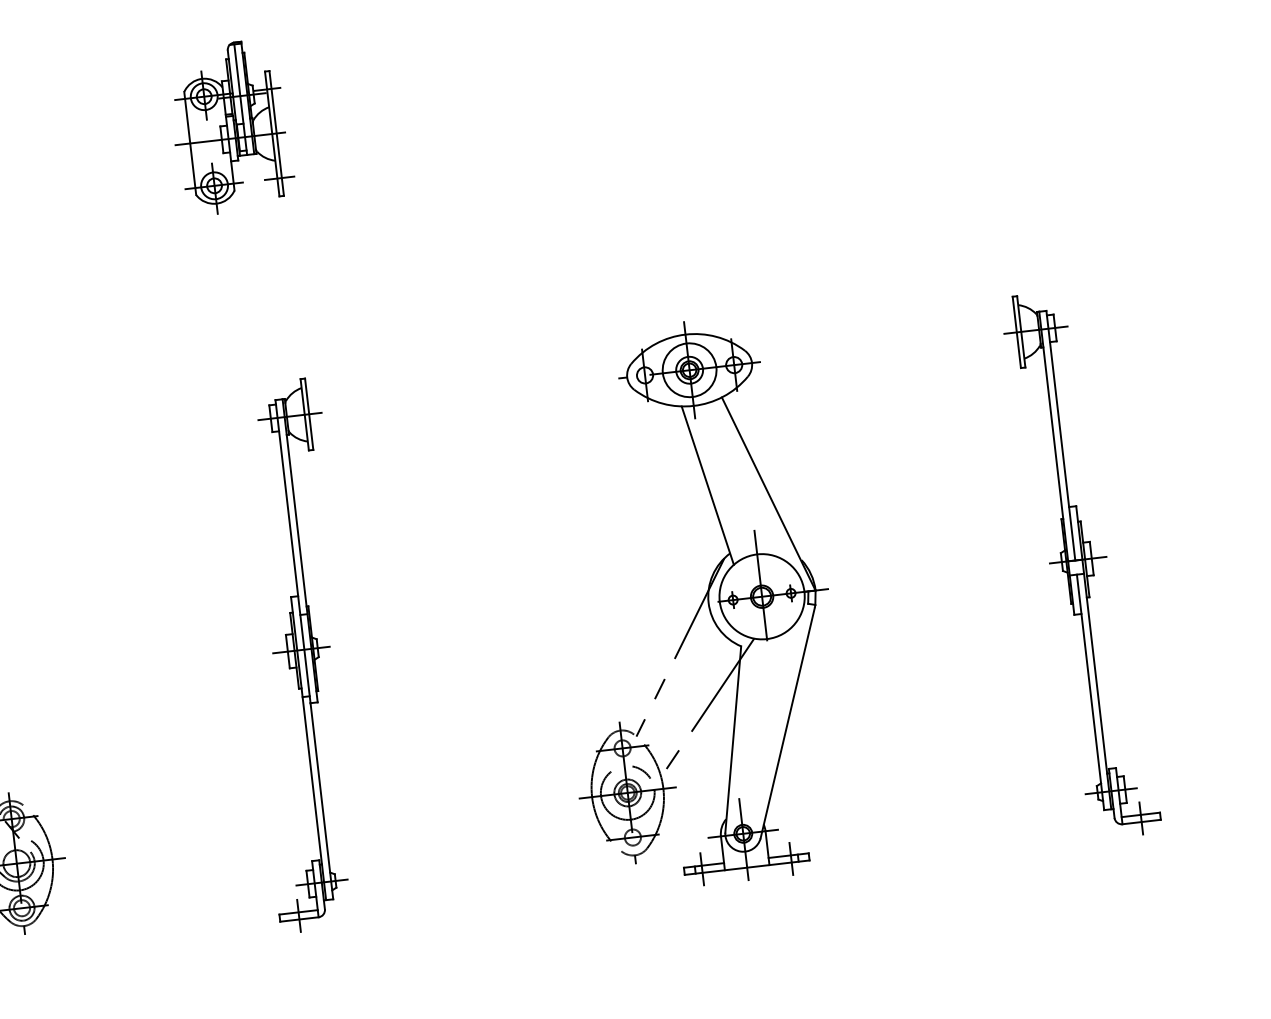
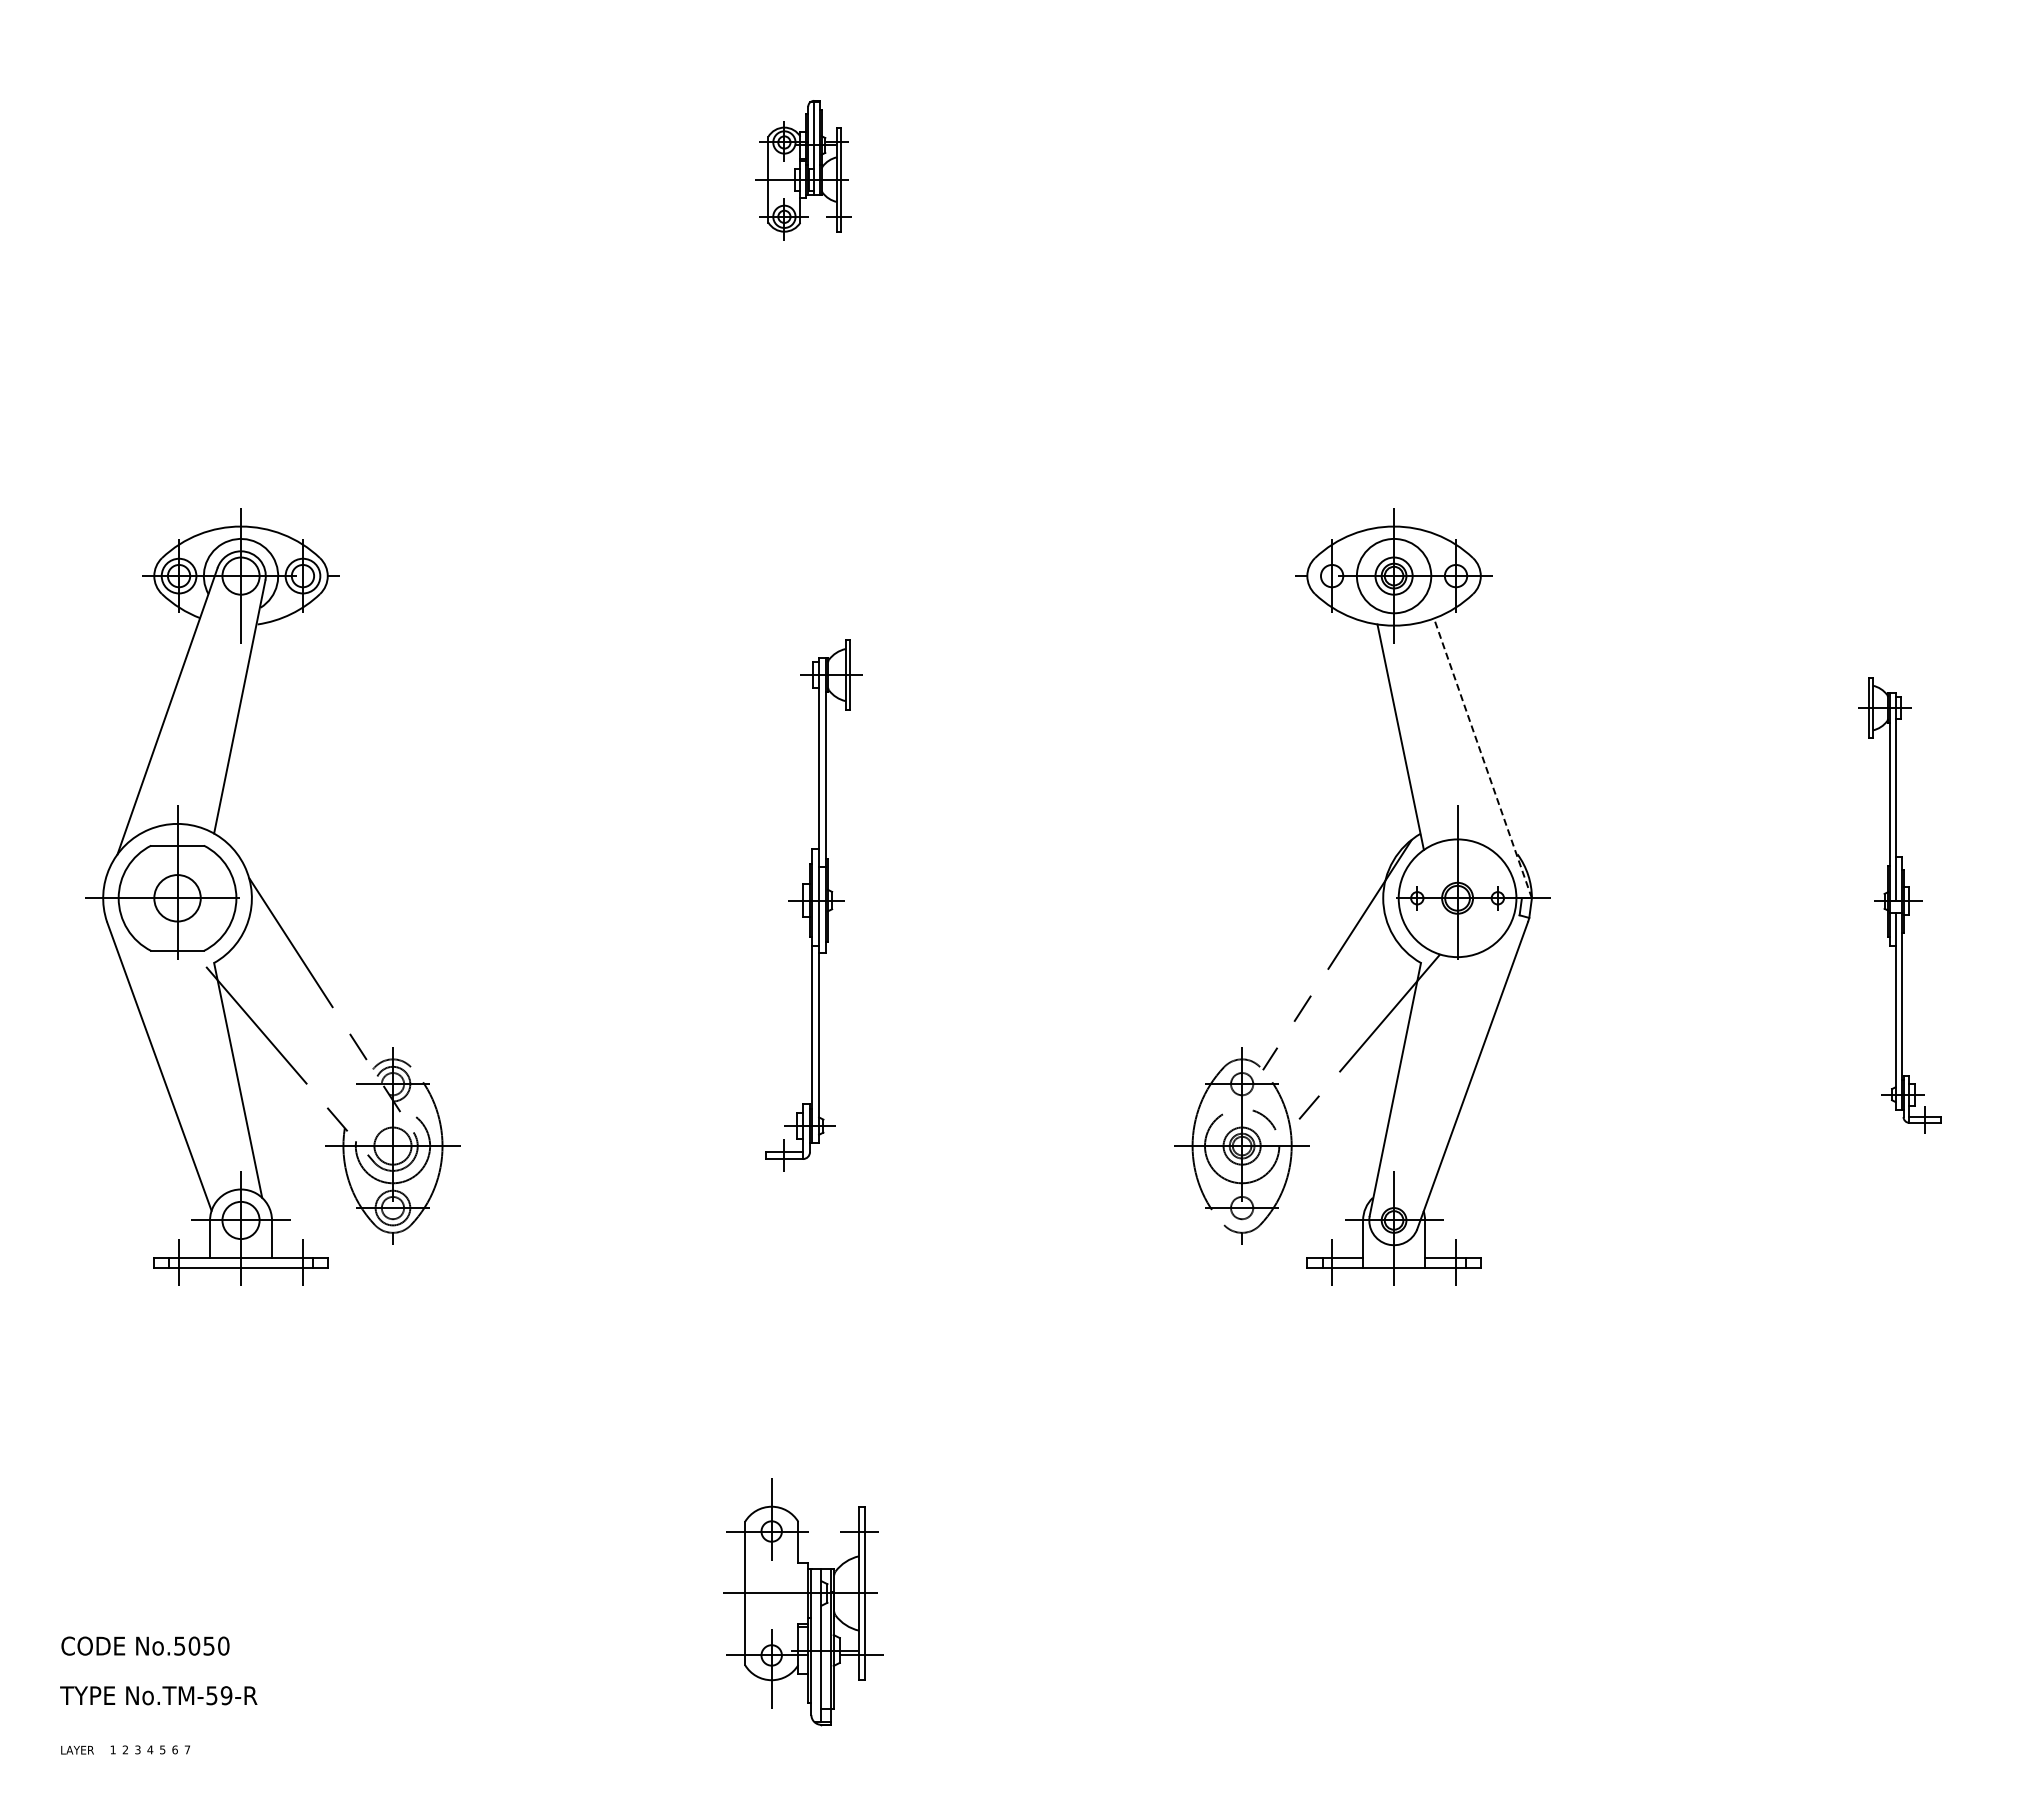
part: (230, 127) -> (803, 170), size x0.6
line: (768, 493) -> (1482, 757), solid -> dashed
part: (1080, 565) -> (1899, 905), size x0.6
part: (299, 655) -> (813, 905), size x0.7

